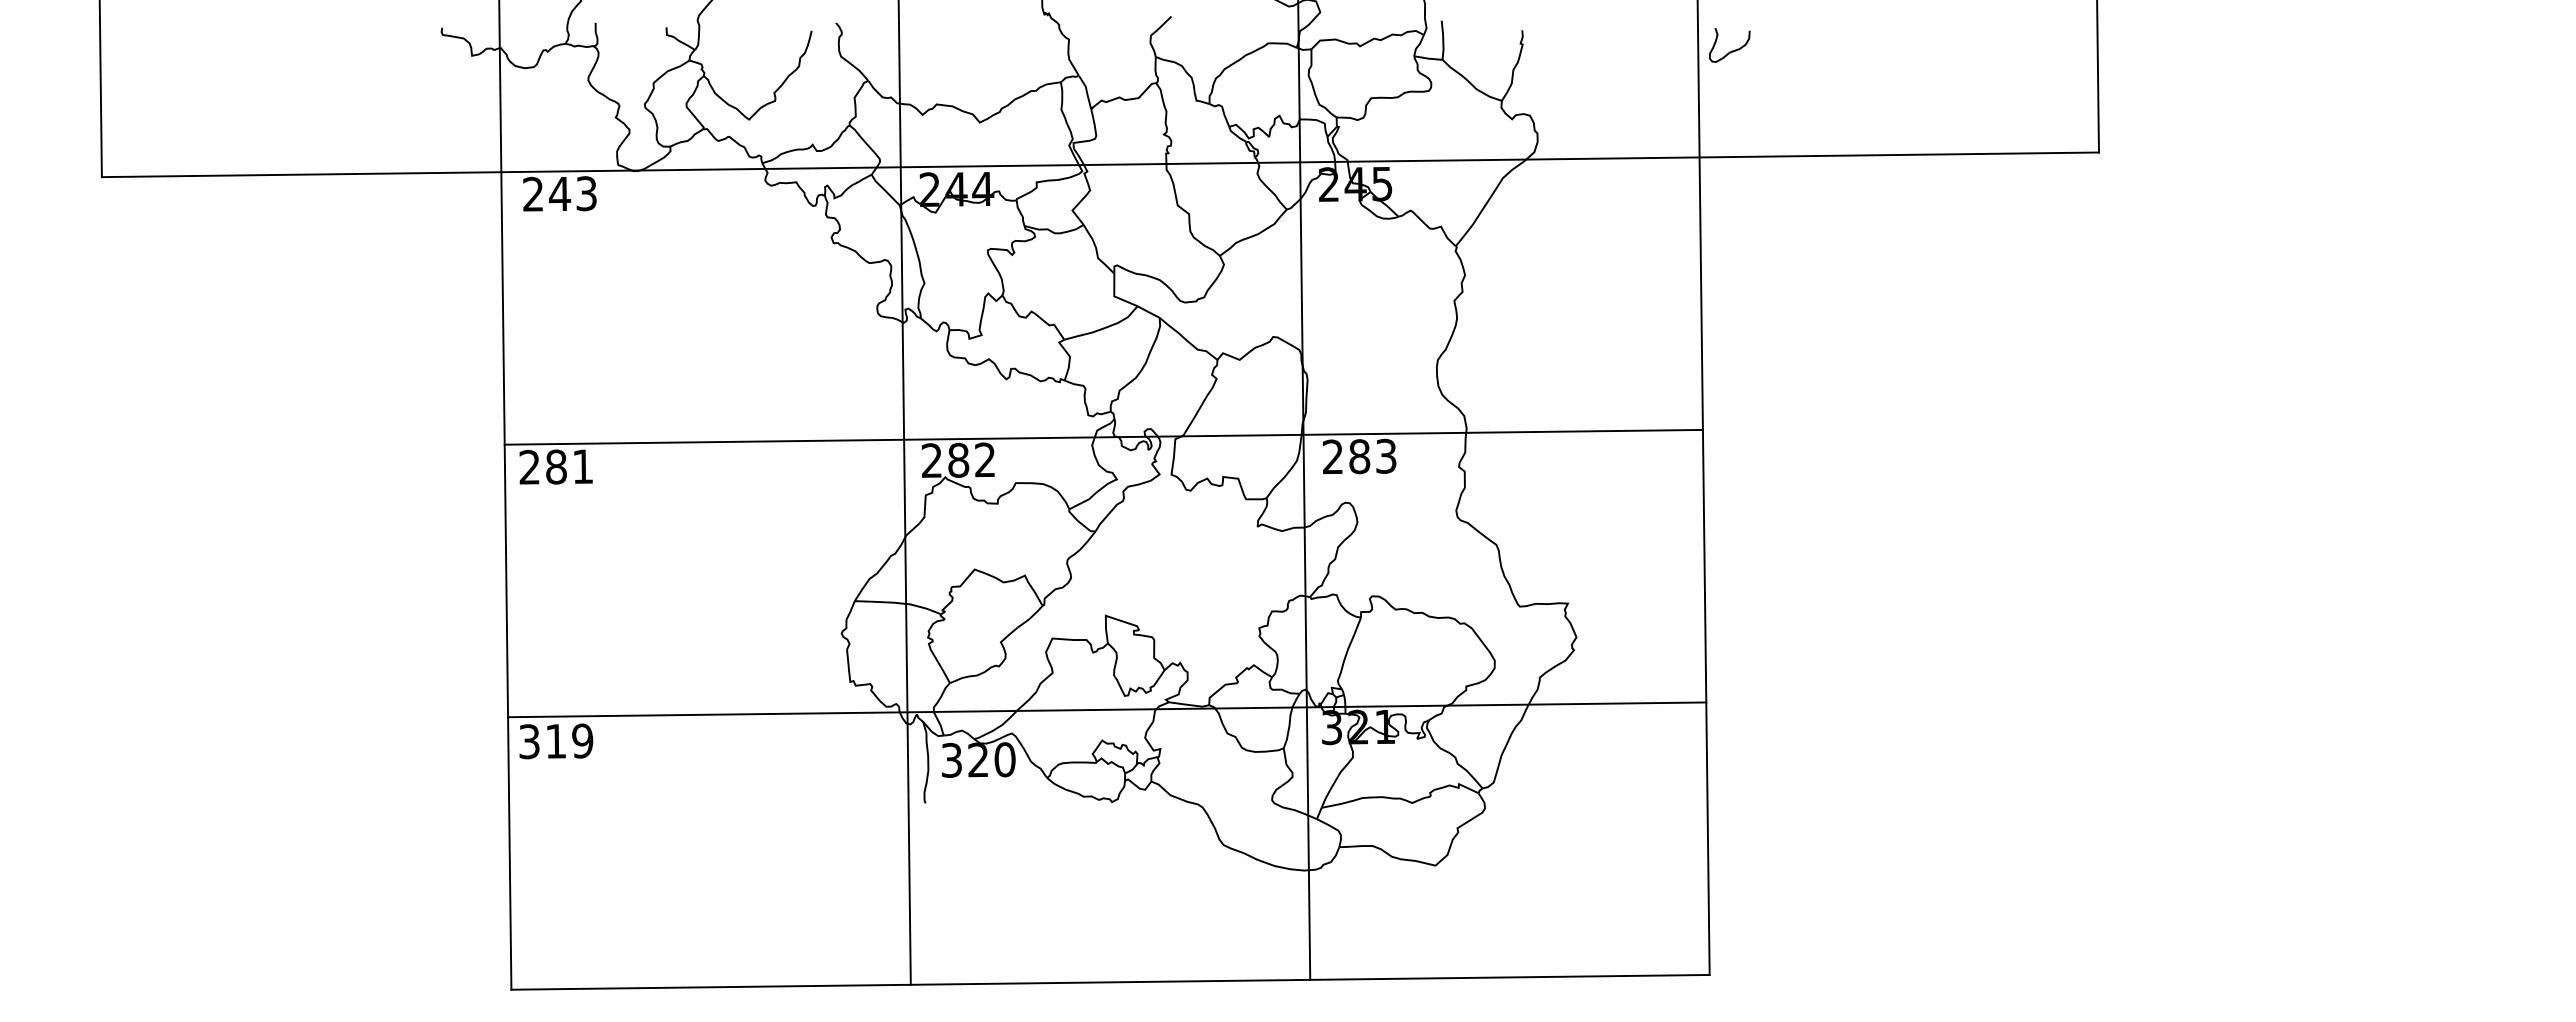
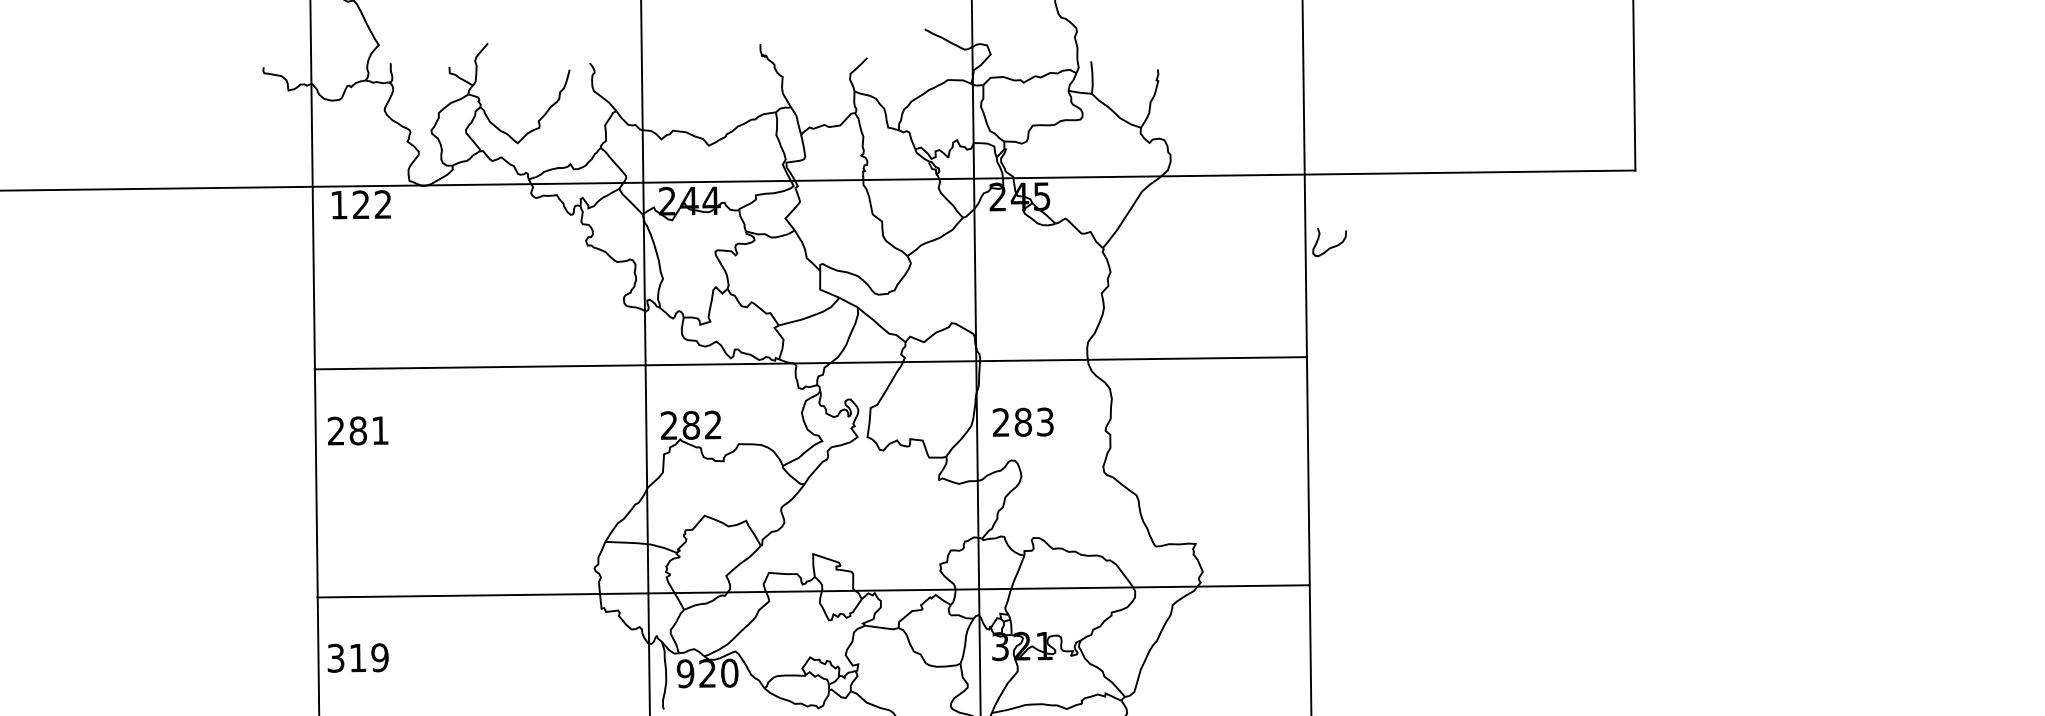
part: (1729, 45) -> (1329, 242), moved
text: (559, 193) -> (360, 204), 243 -> 122
line: (1103, 436) -> (810, 362), moved
line: (1107, 709) -> (813, 591), moved
text: (951, 760) -> (685, 673), 320 -> 920

